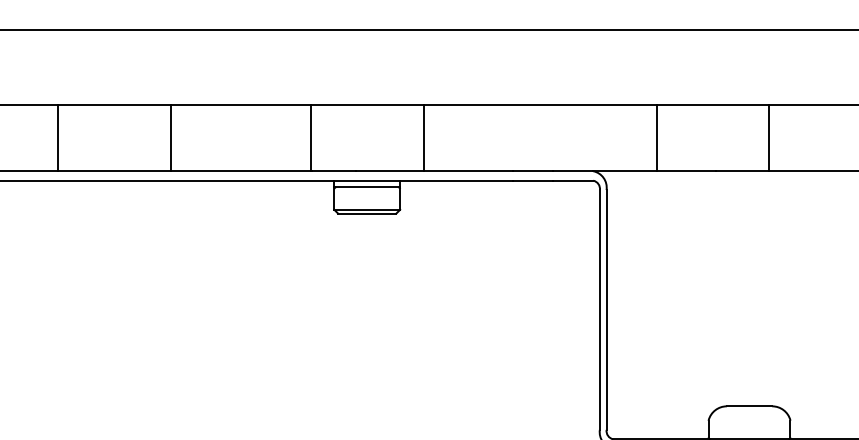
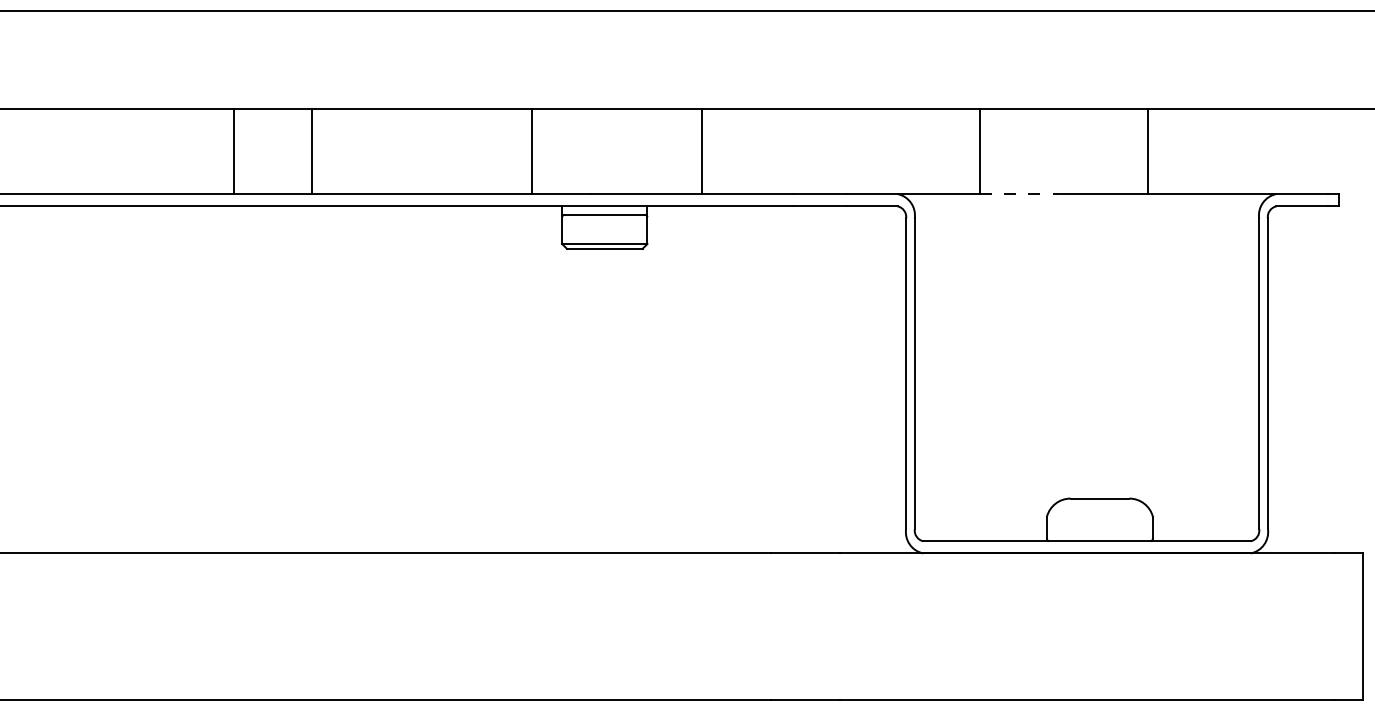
line: (58, 138) -> (234, 151), moved
line: (170, 138) -> (311, 151), moved
line: (423, 138) -> (701, 151), moved
line: (769, 138) -> (1147, 151), moved
line: (686, 171) -> (1018, 194), solid -> dashed

